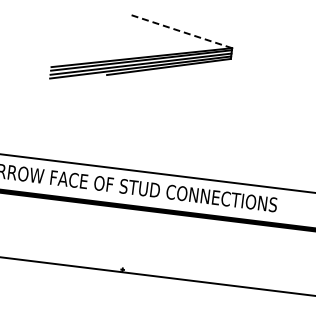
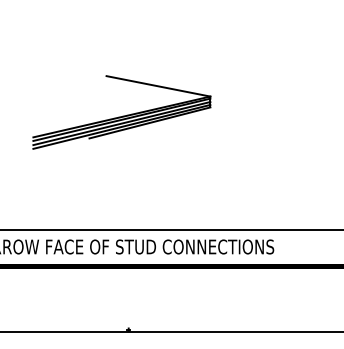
line: (181, 31) -> (158, 86), dashed -> solid

